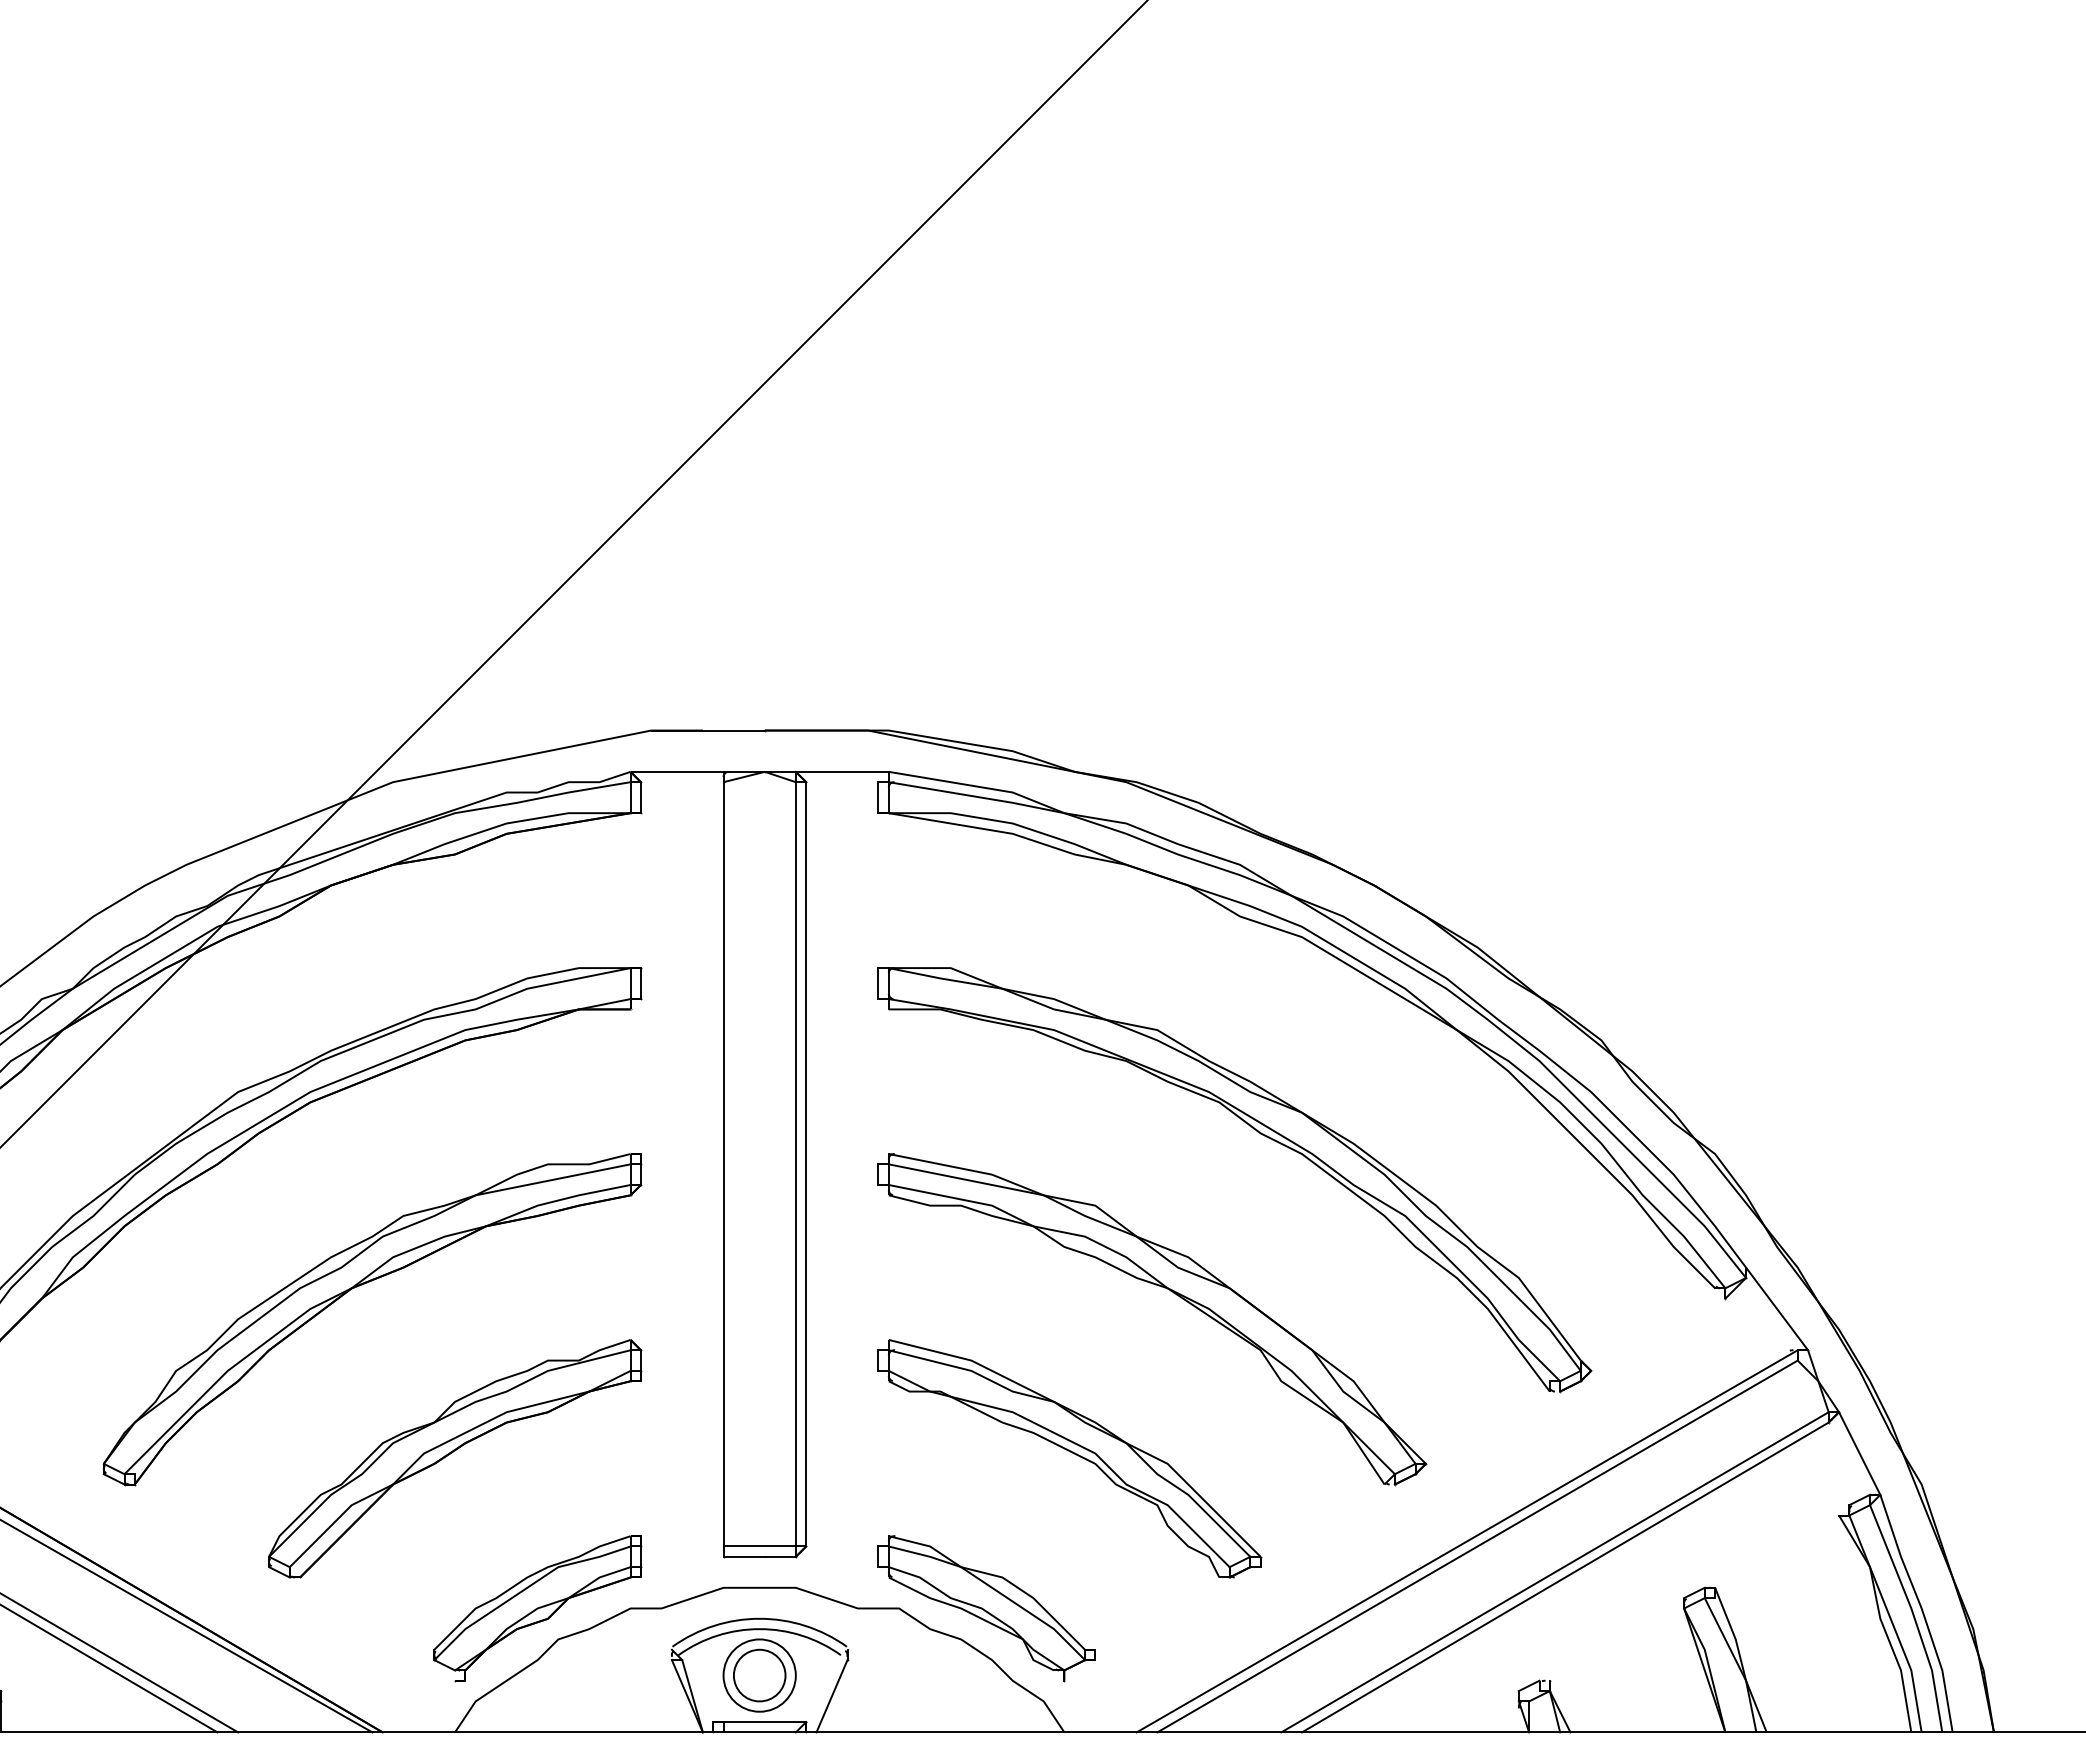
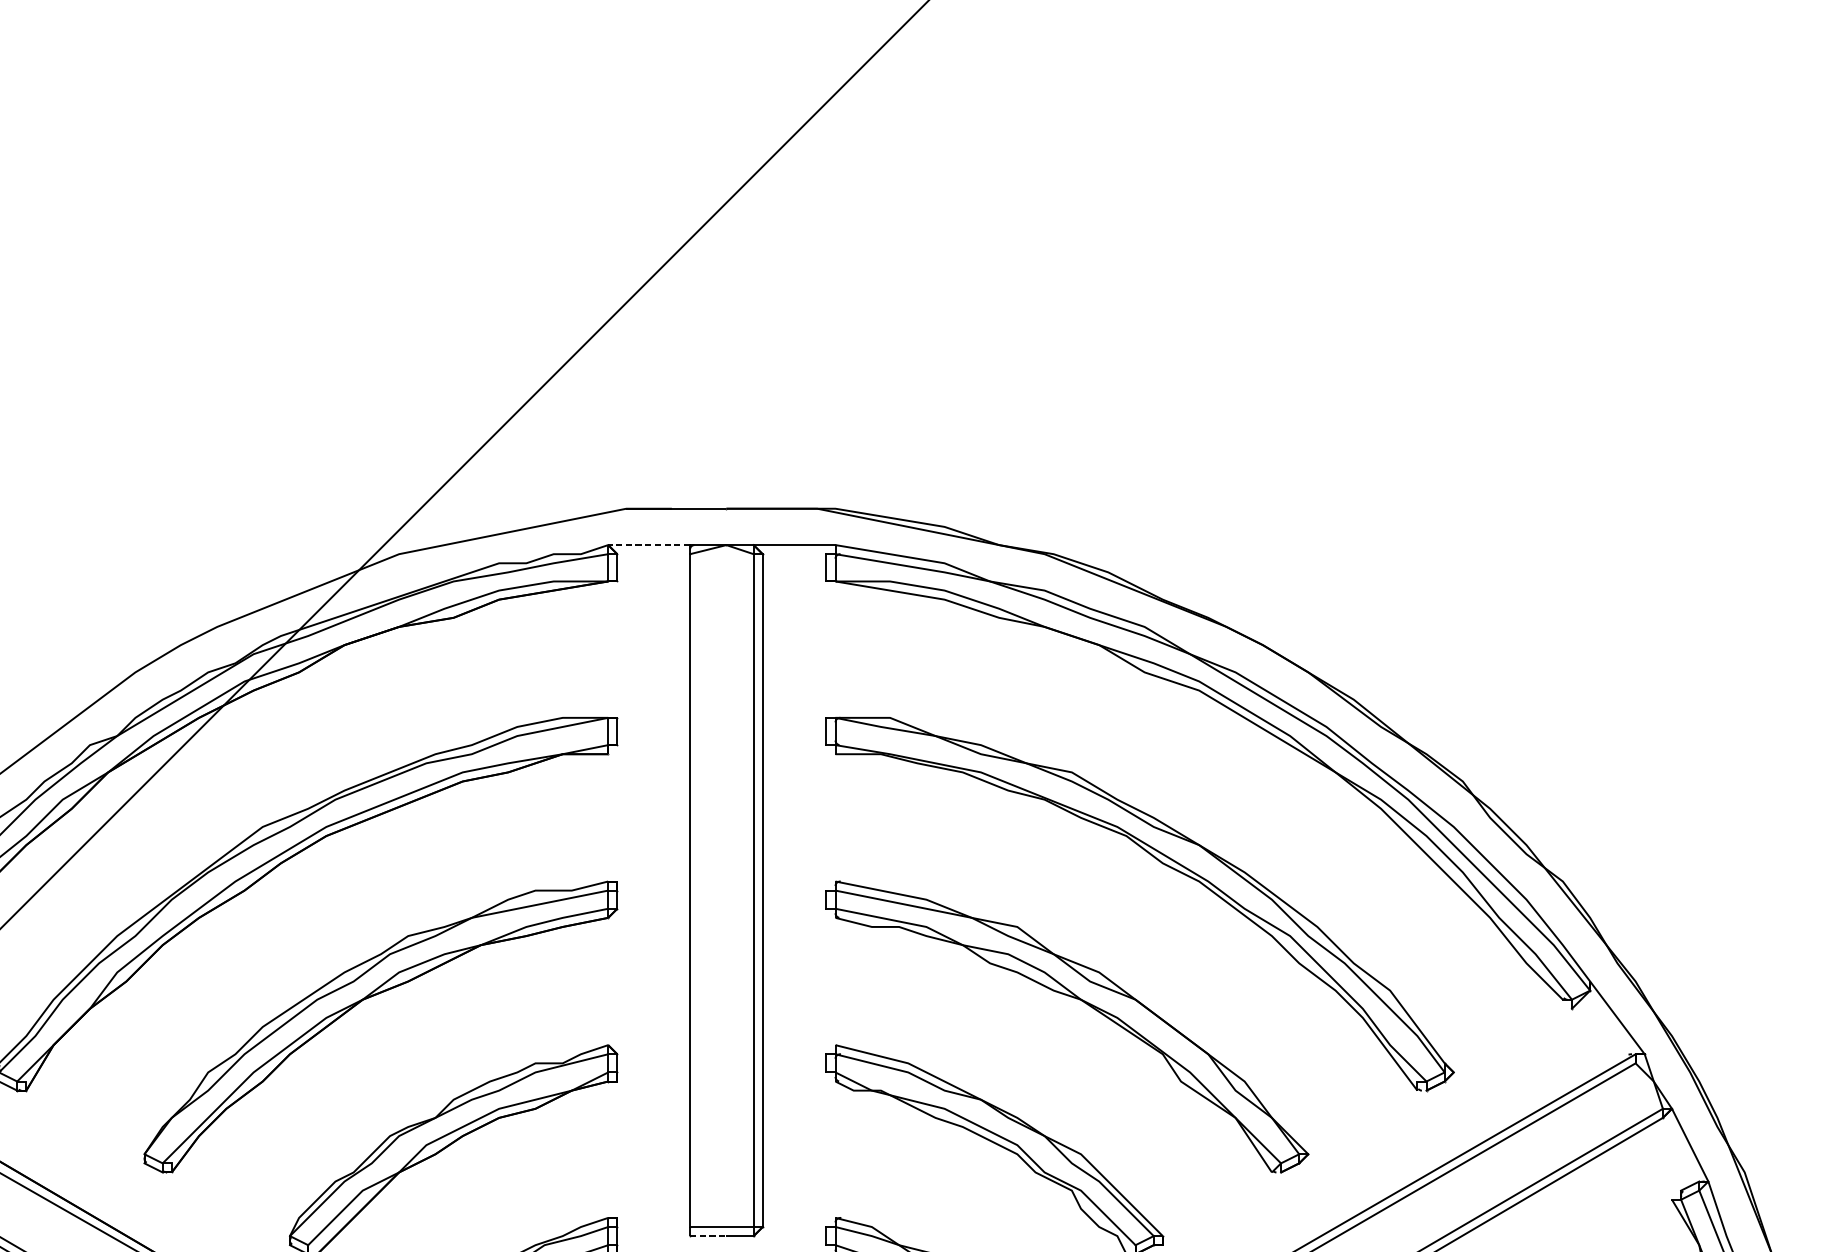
line: (677, 771) -> (649, 544), solid -> dashed
line: (744, 1556) -> (708, 1235), solid -> dashed

